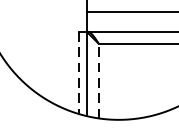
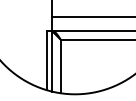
line: (78, 73) -> (46, 61), dashed -> solid
line: (98, 80) -> (60, 66), dashed -> solid

